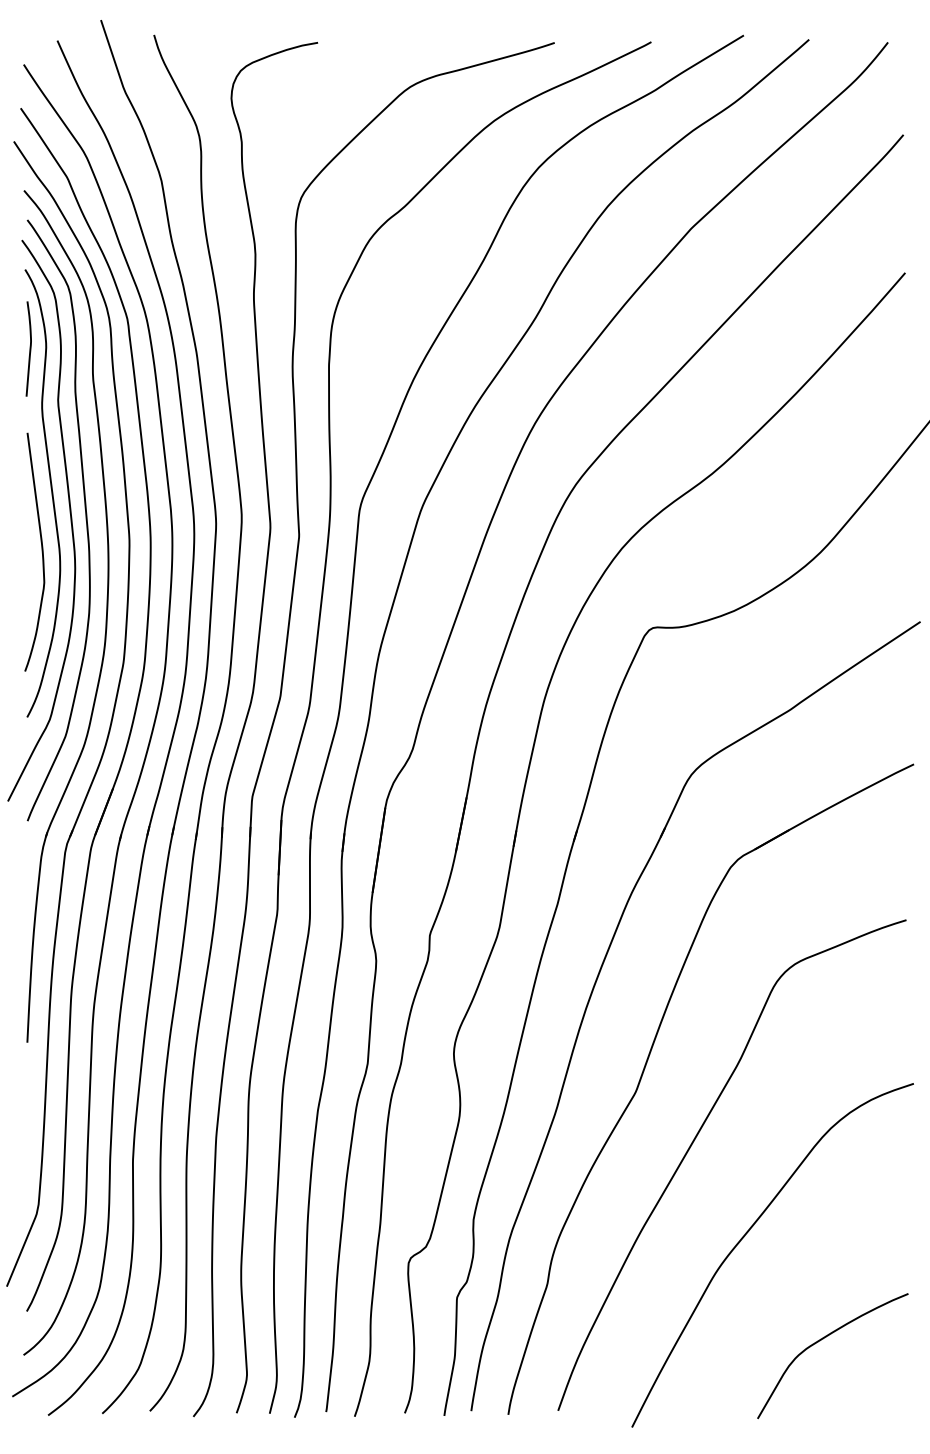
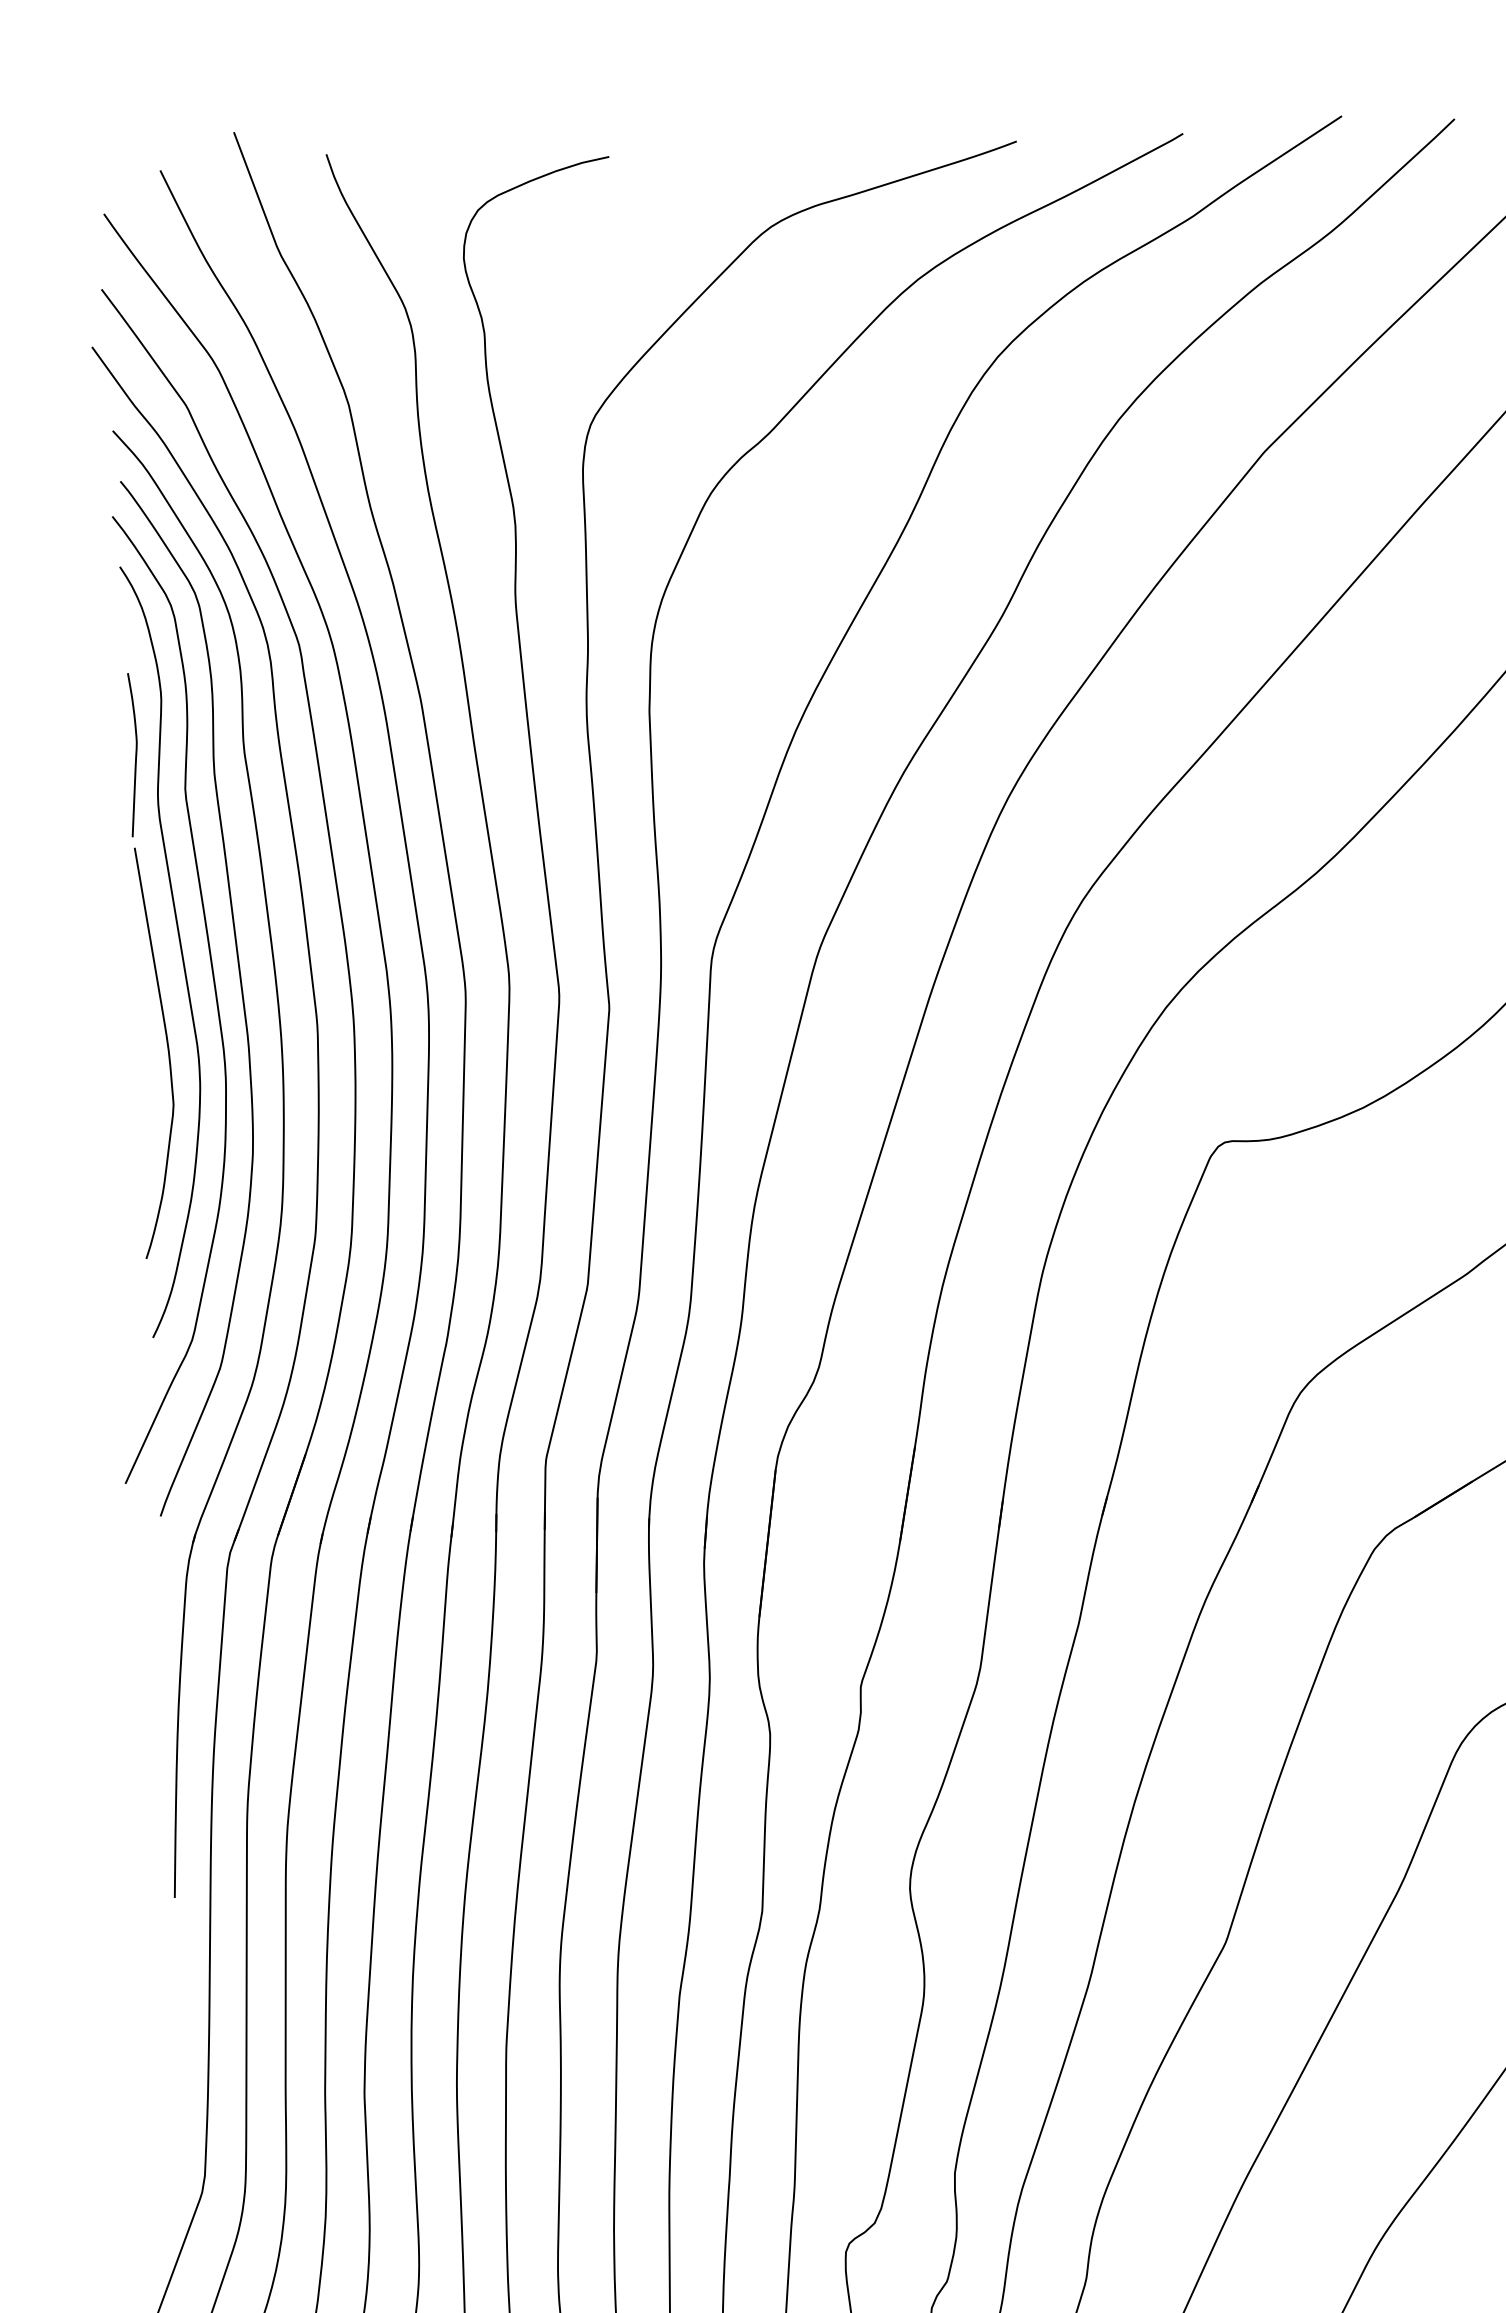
curve: (29, 348) -> (134, 754), moved

